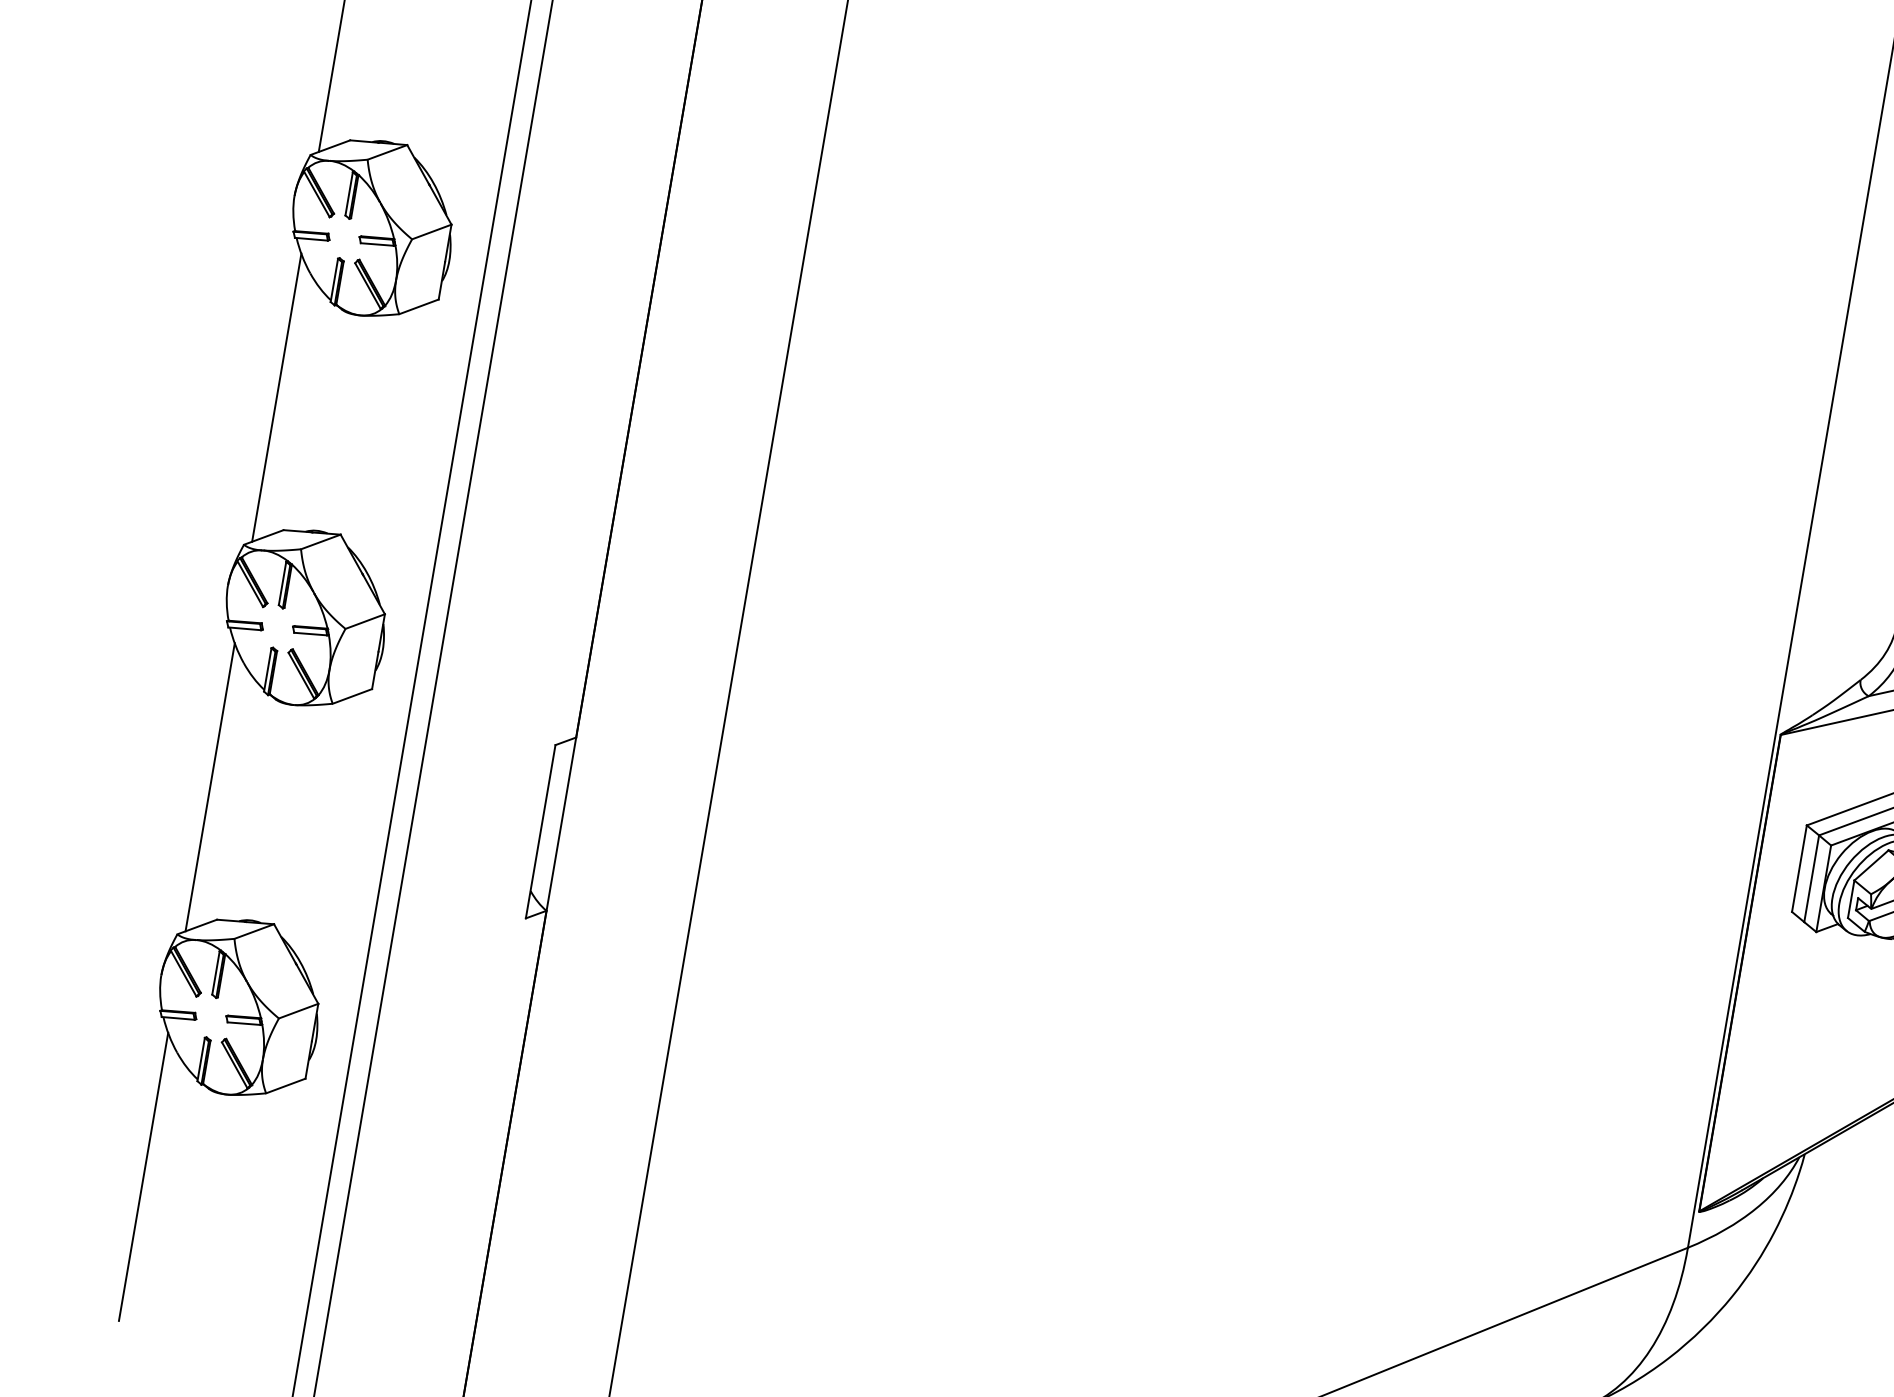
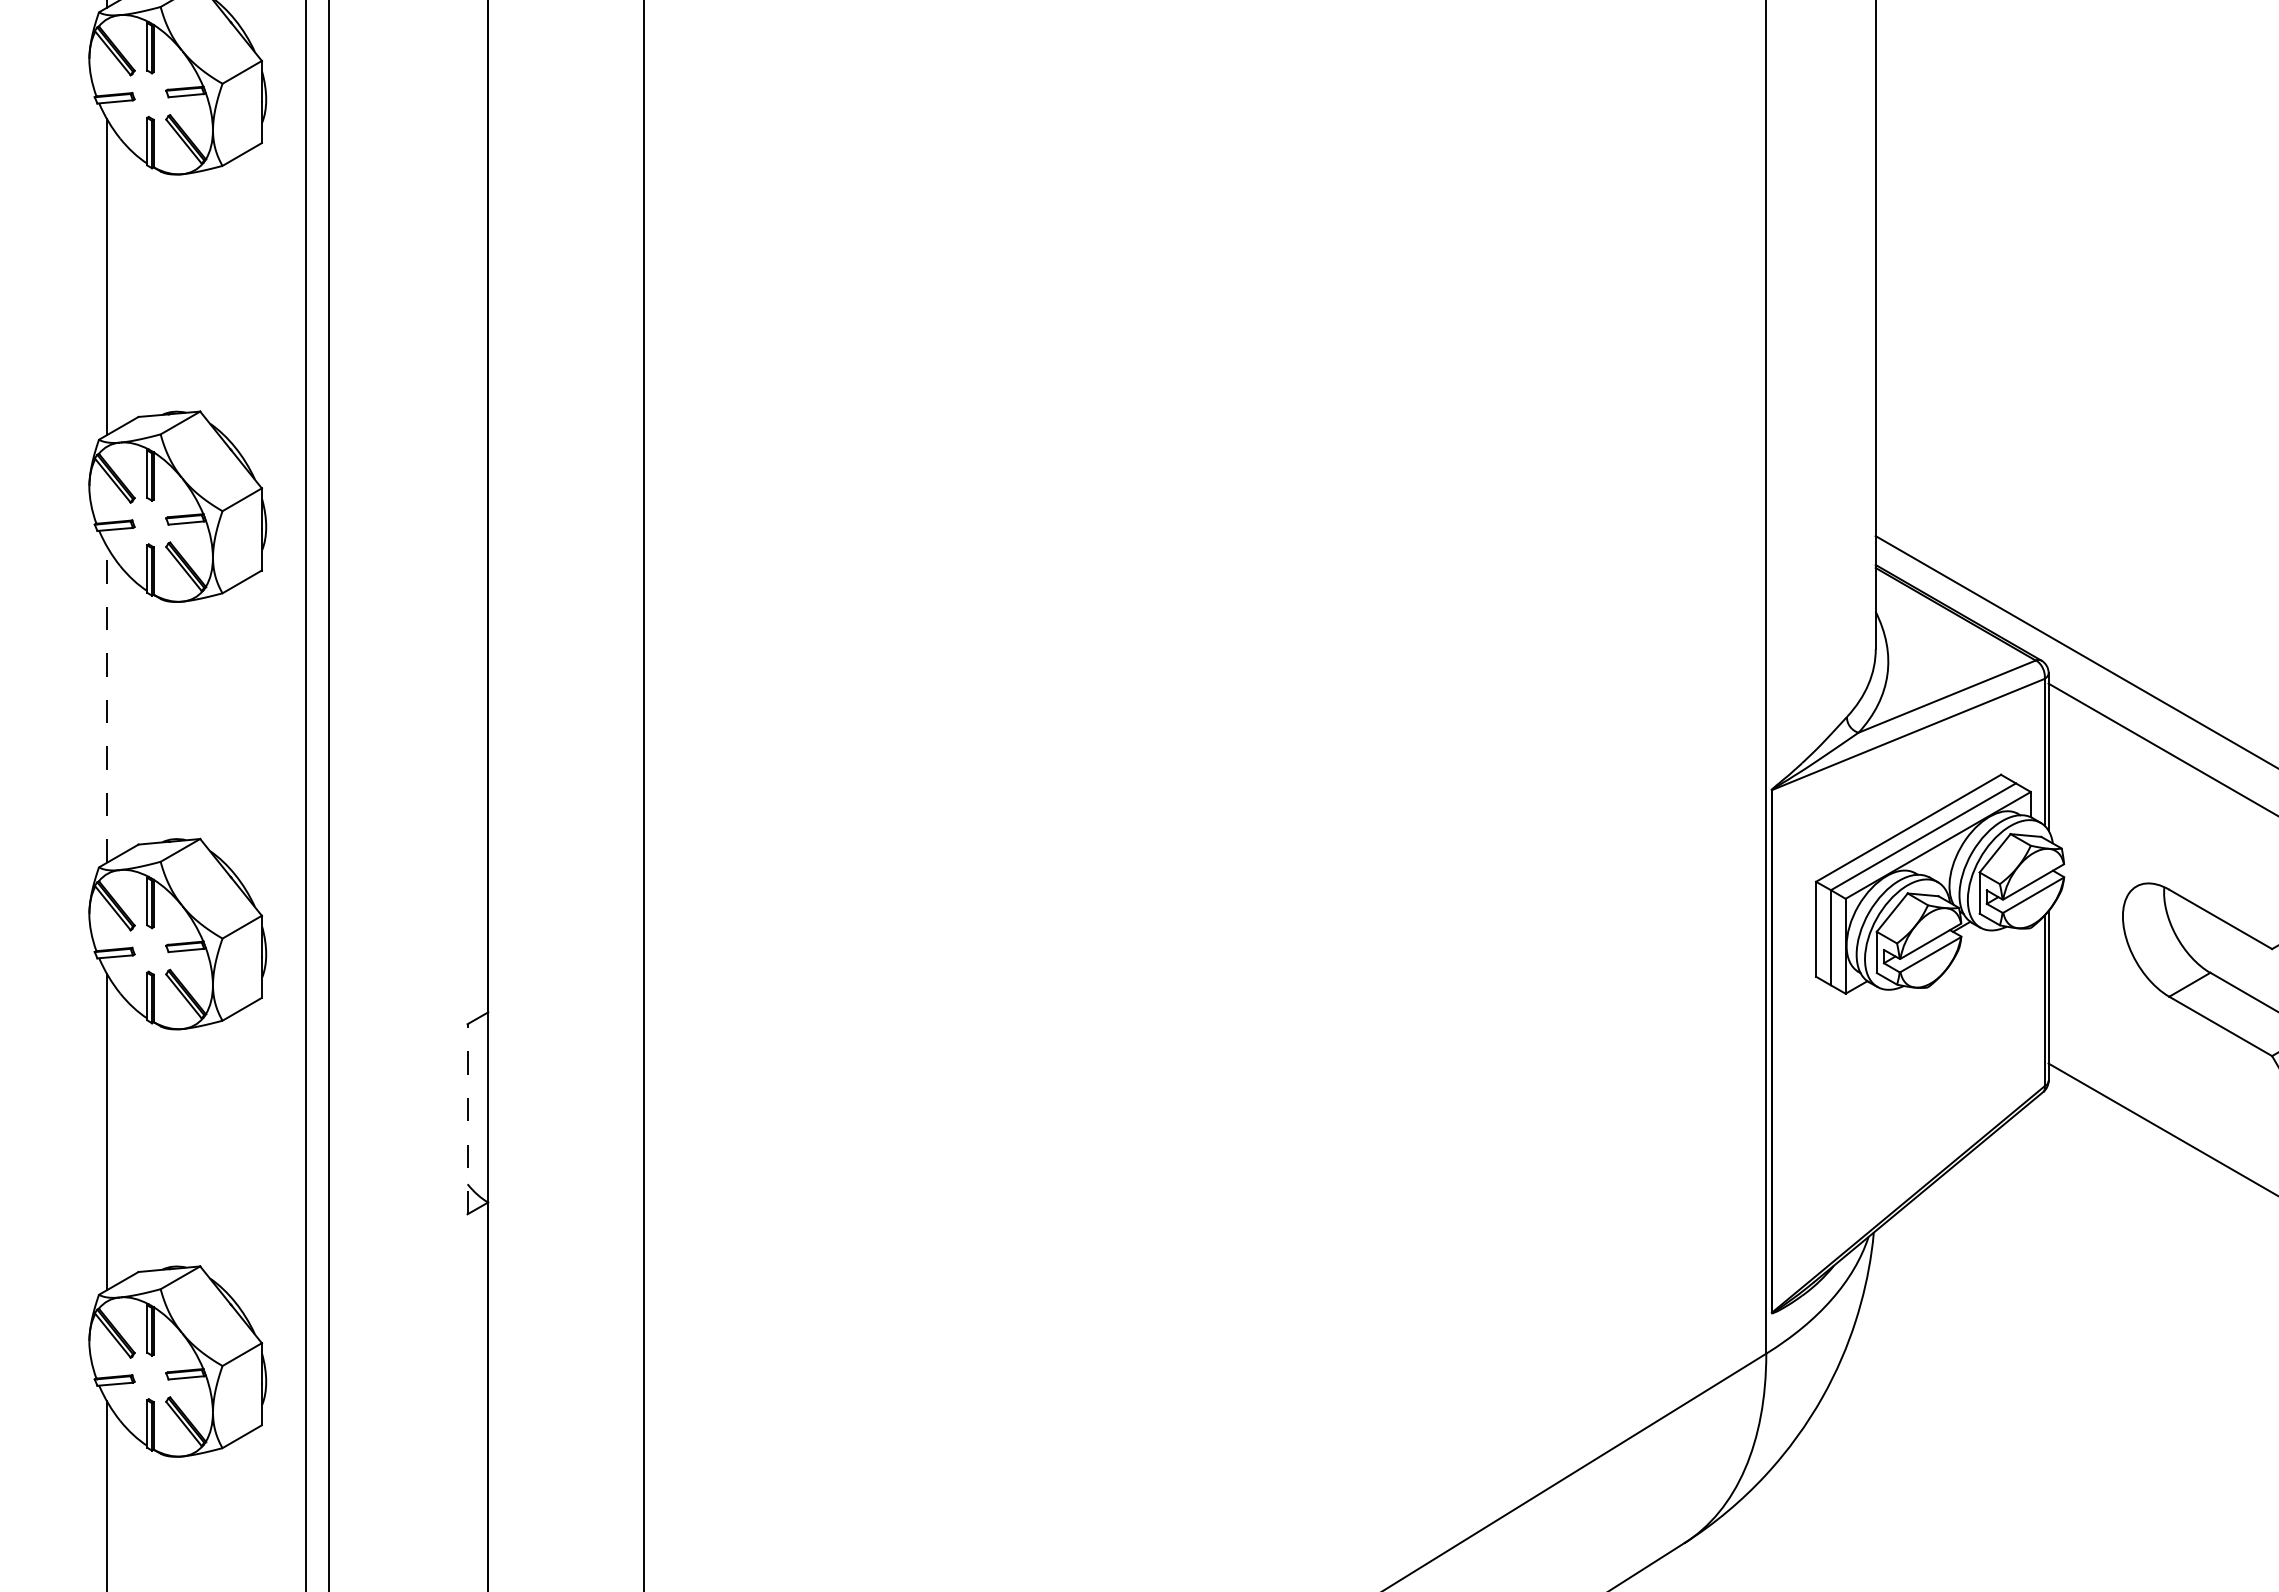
line: (277, 397) -> (107, 704), solid -> dashed
line: (540, 831) -> (467, 1118), solid -> dashed

